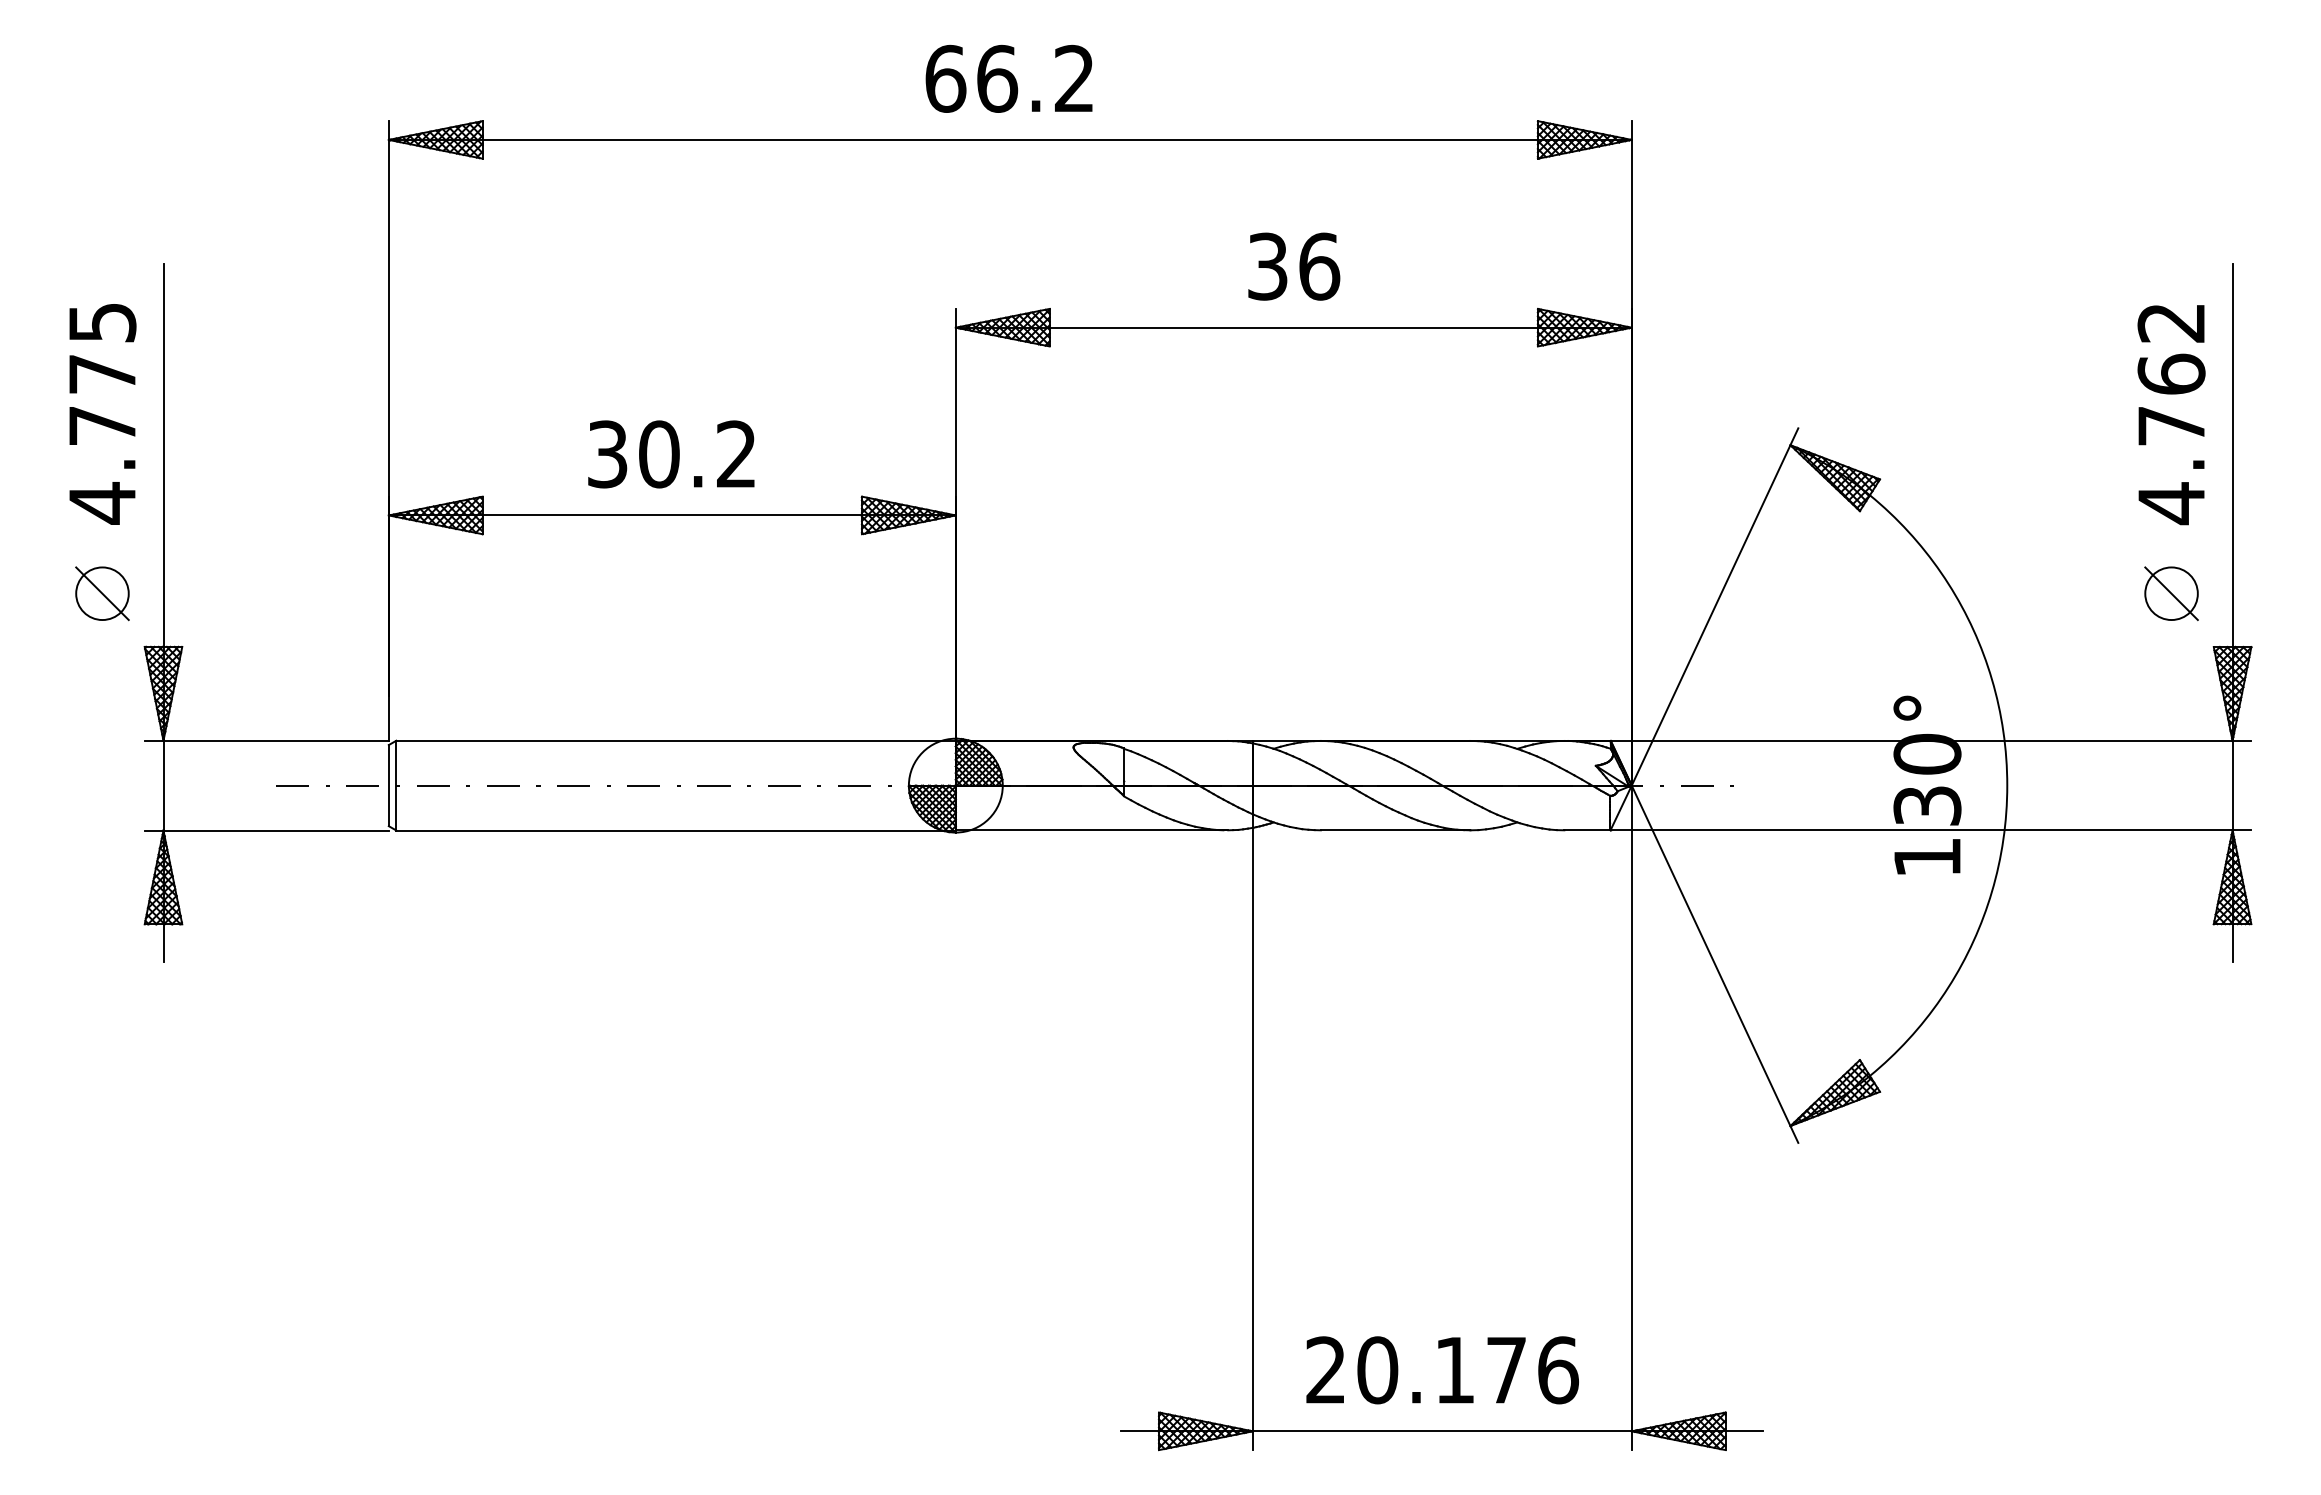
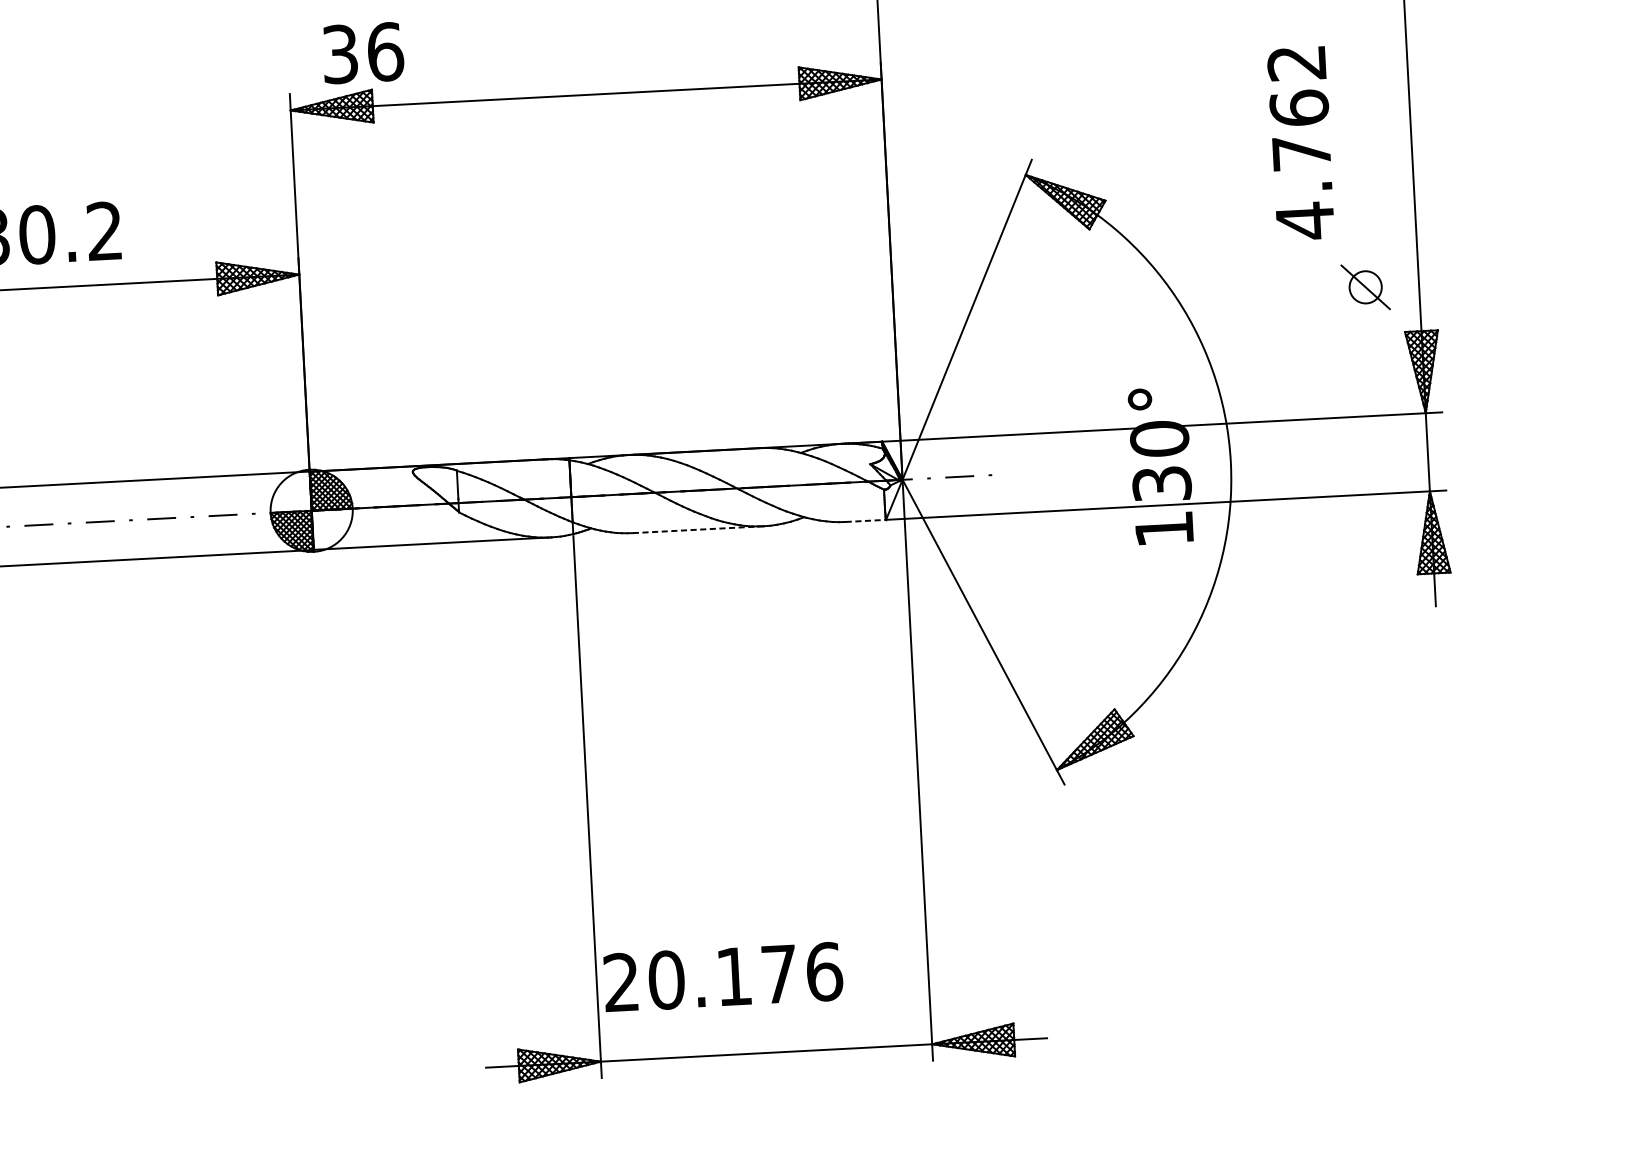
text: (1294, 266) -> (363, 53), moved
text: (2171, 415) -> (1301, 144), moved
circle: (2171, 593) -> (1365, 287), size x0.7
line: (1395, 830) -> (698, 529), solid -> dashed
line: (1587, 830) -> (865, 521), solid -> dashed
text: (1442, 1370) -> (723, 977), moved

